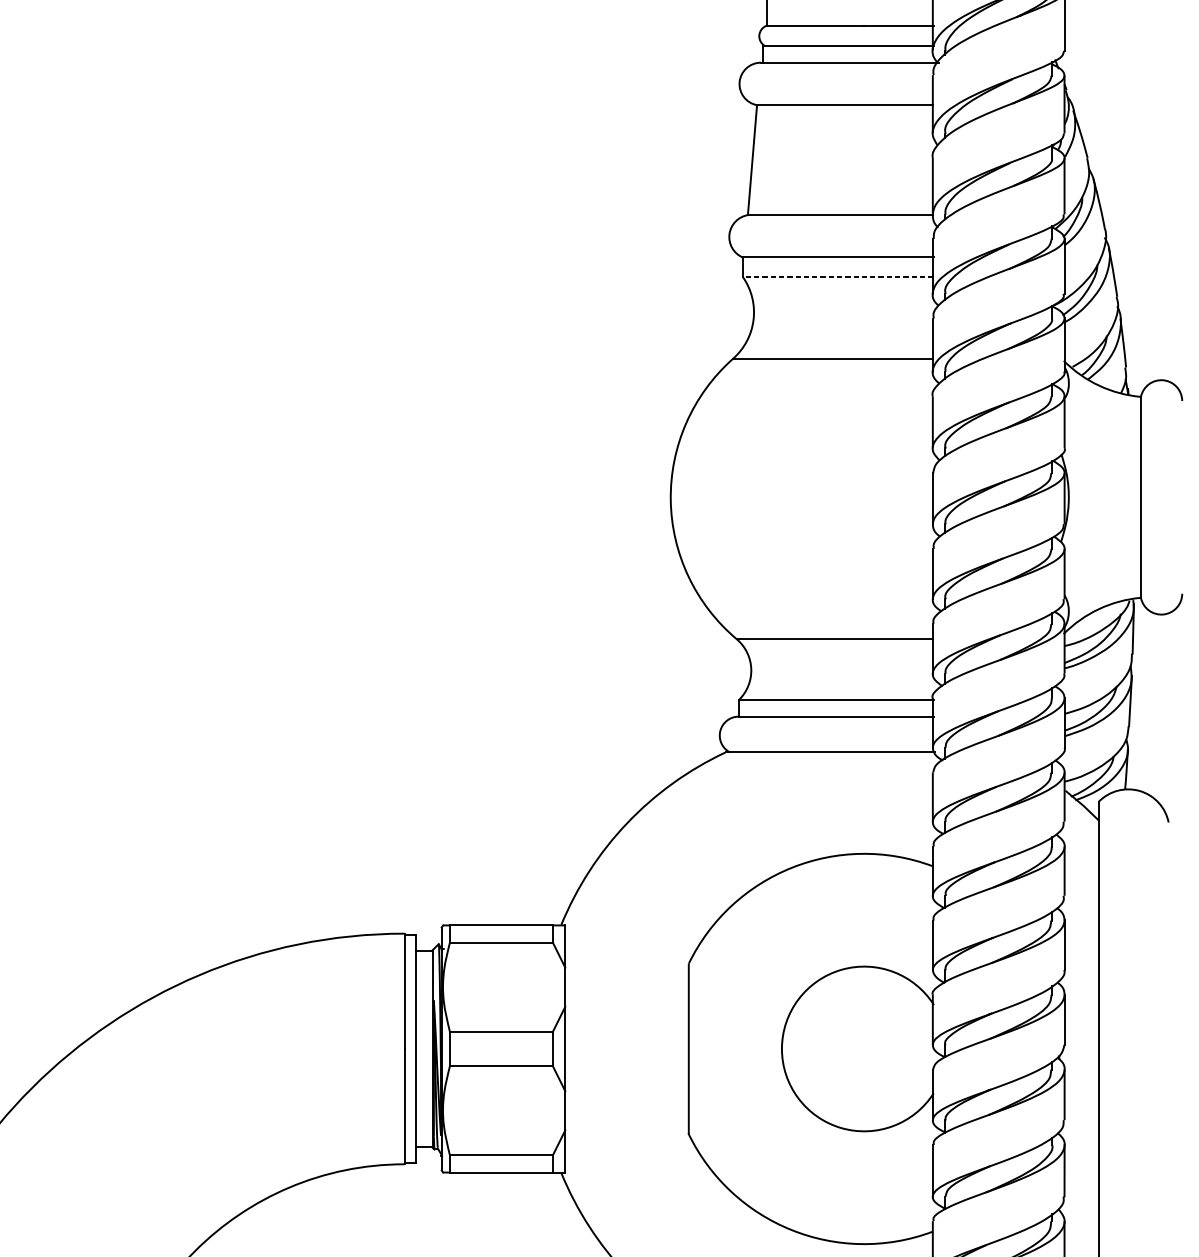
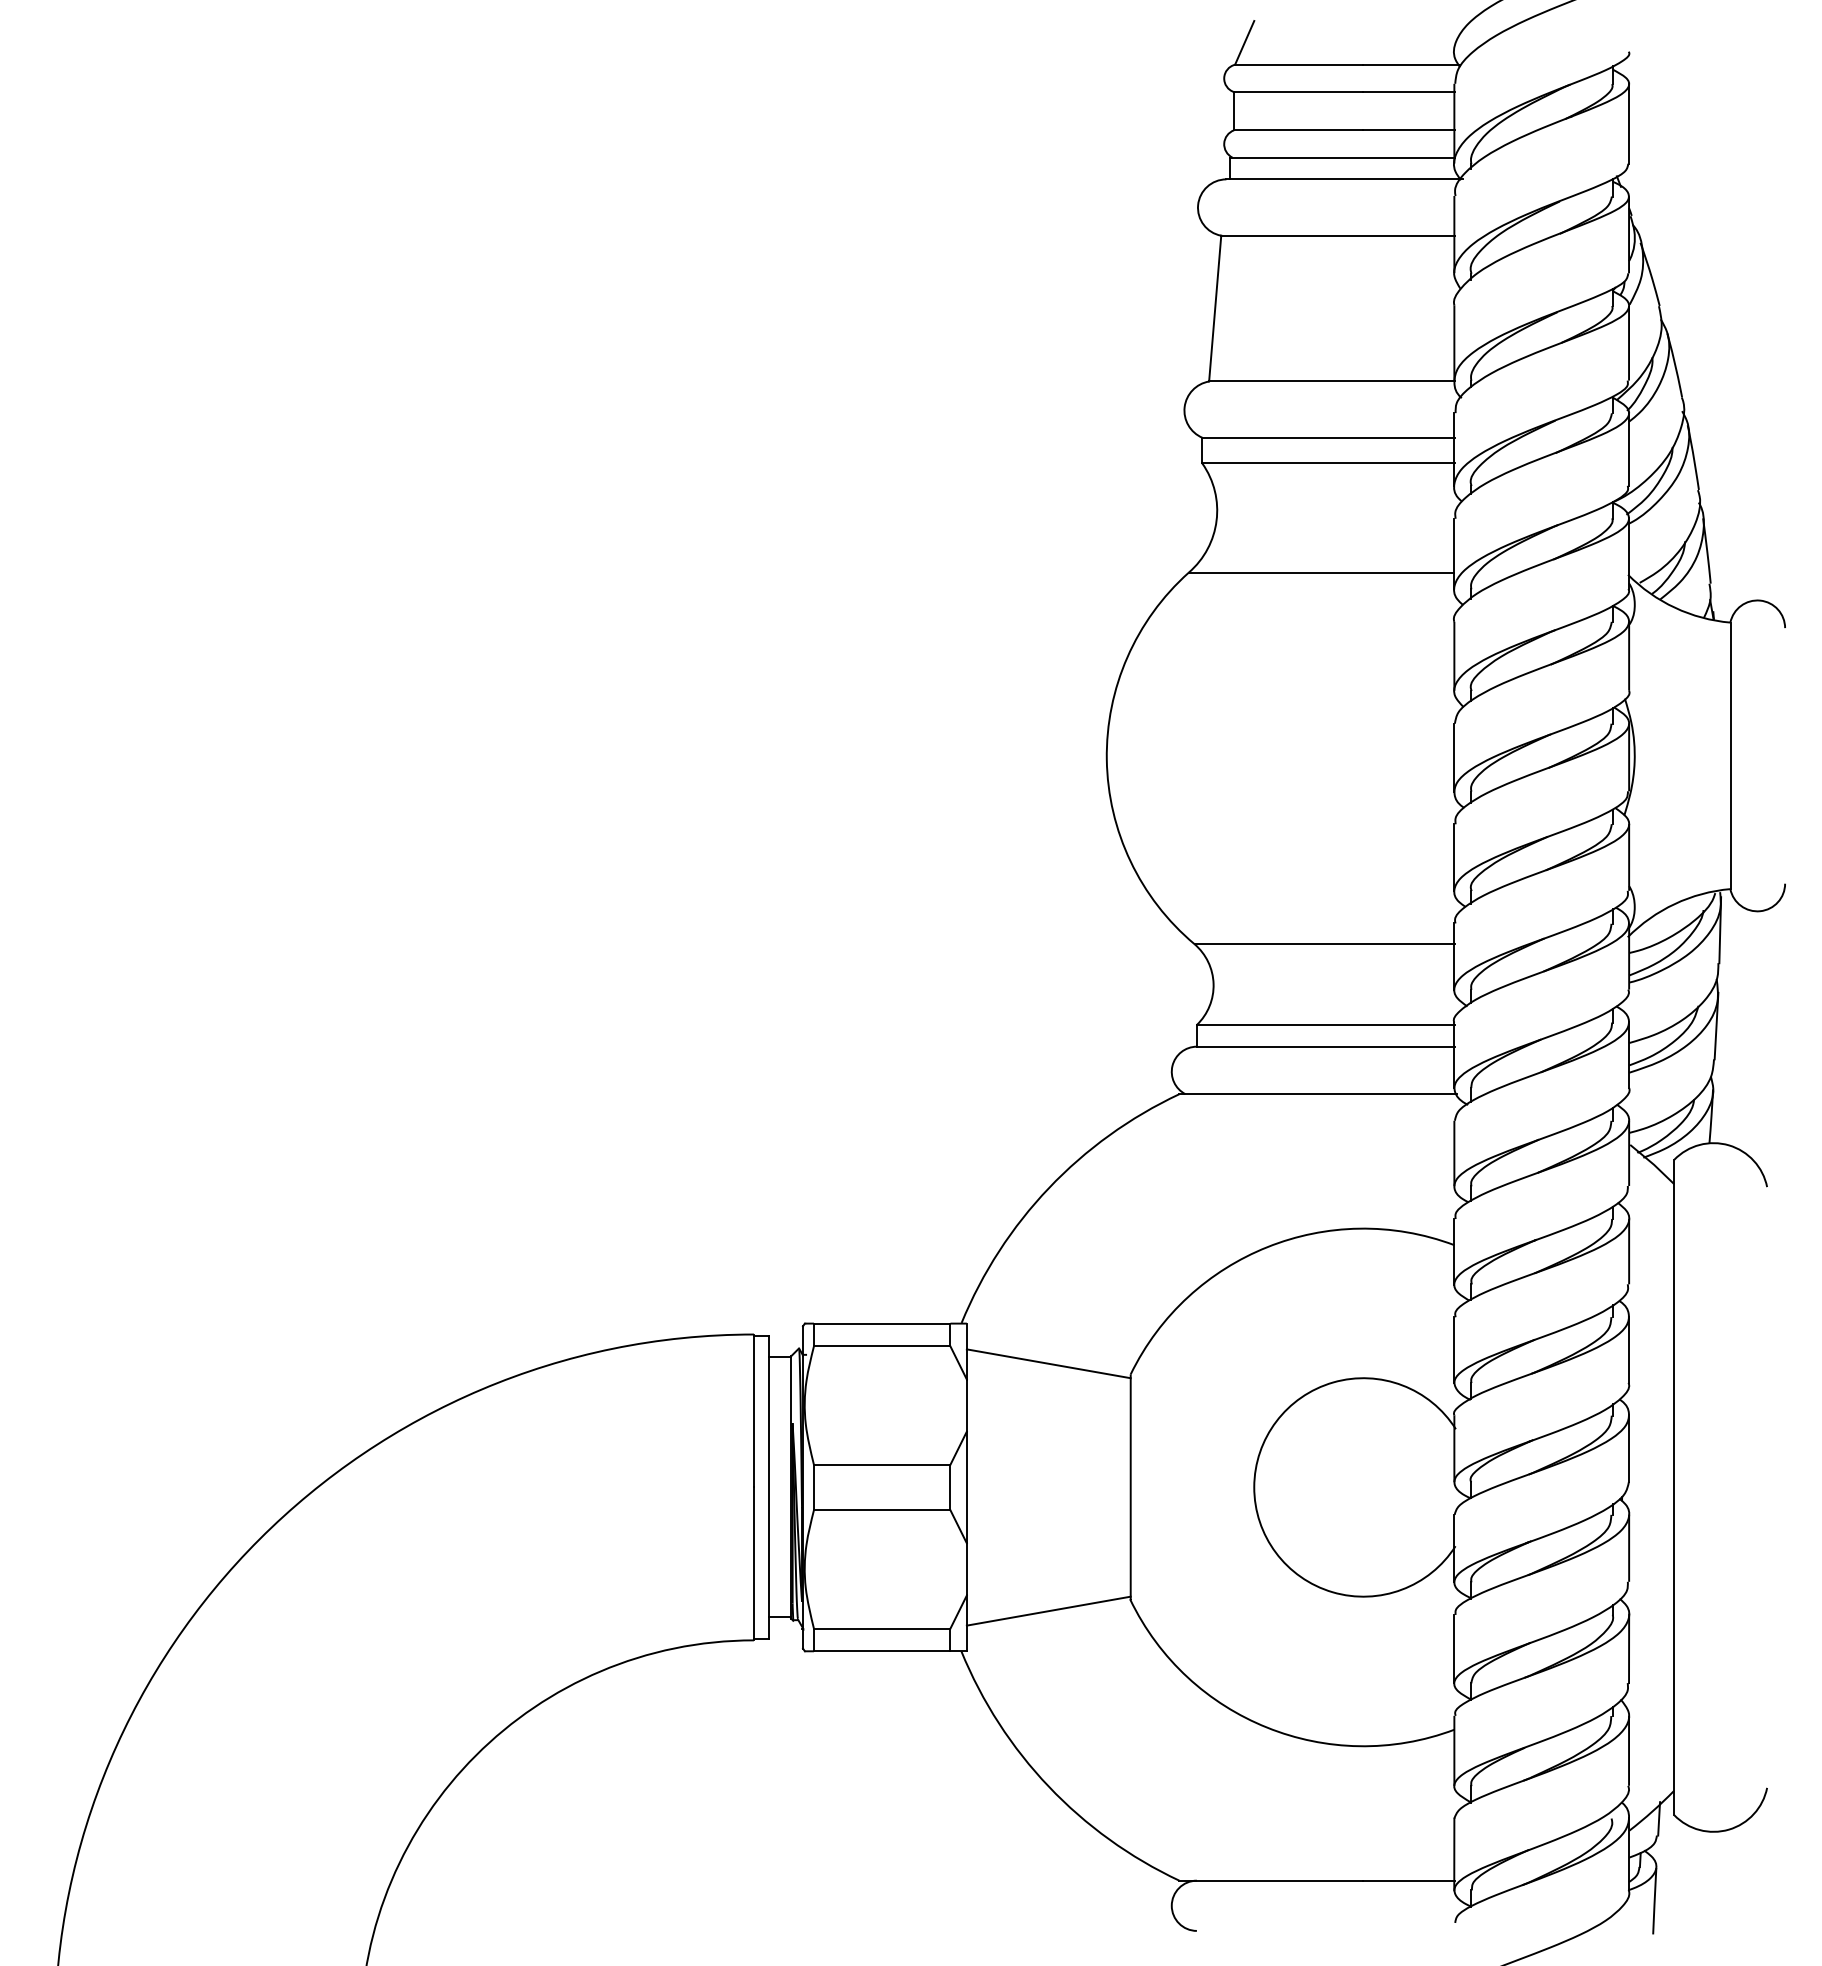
line: (837, 276) -> (1328, 463), dashed -> solid
line: (626, 955) -> (1048, 1363), added
line: (626, 1141) -> (1048, 1610), added

